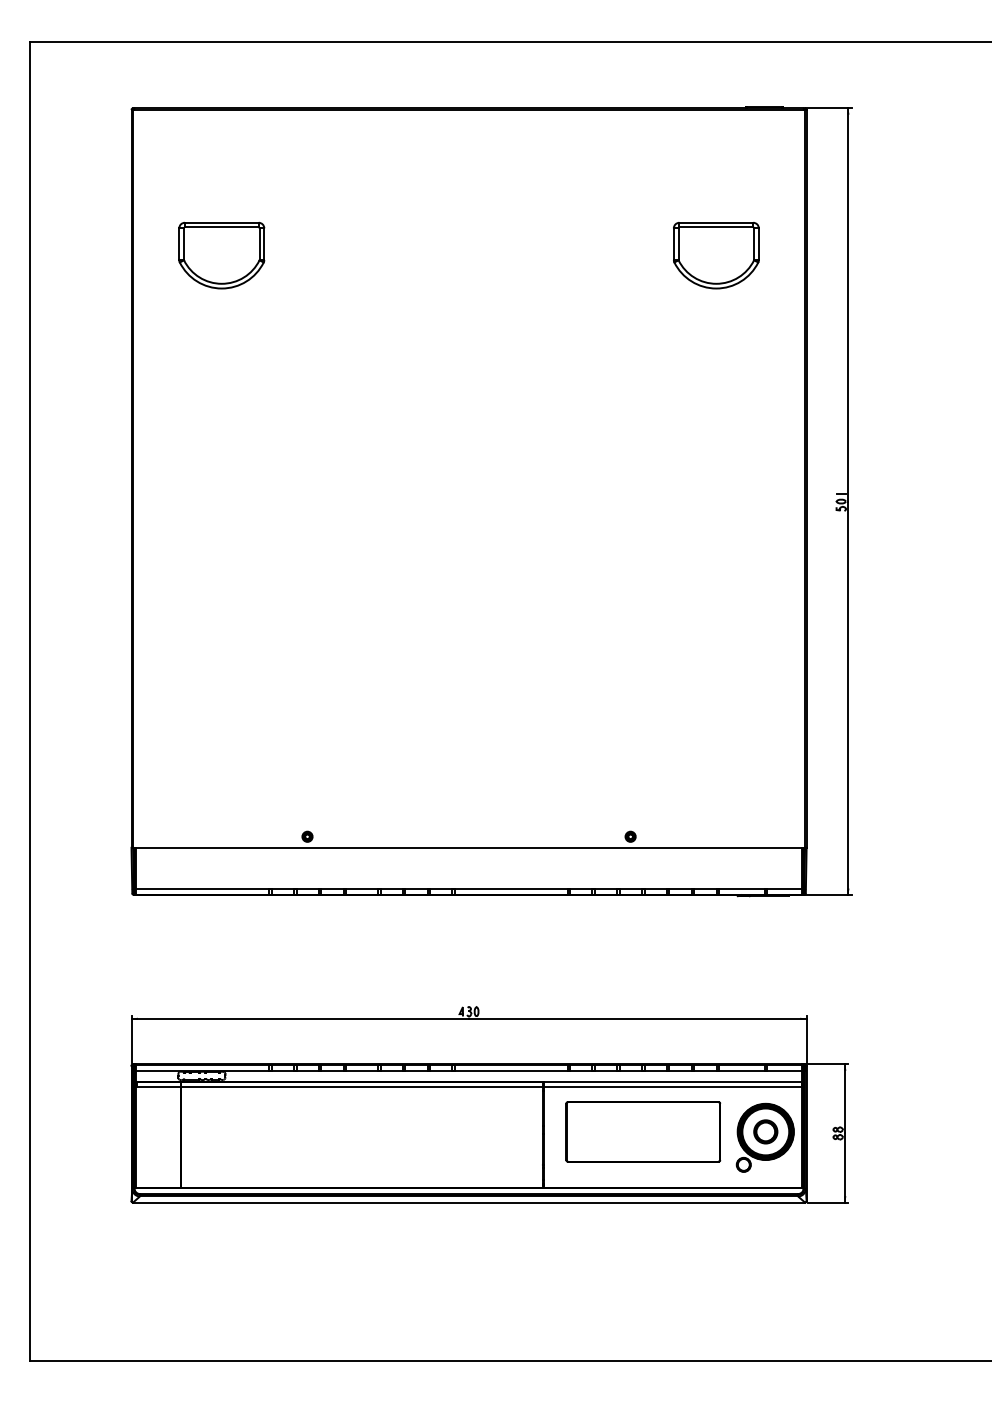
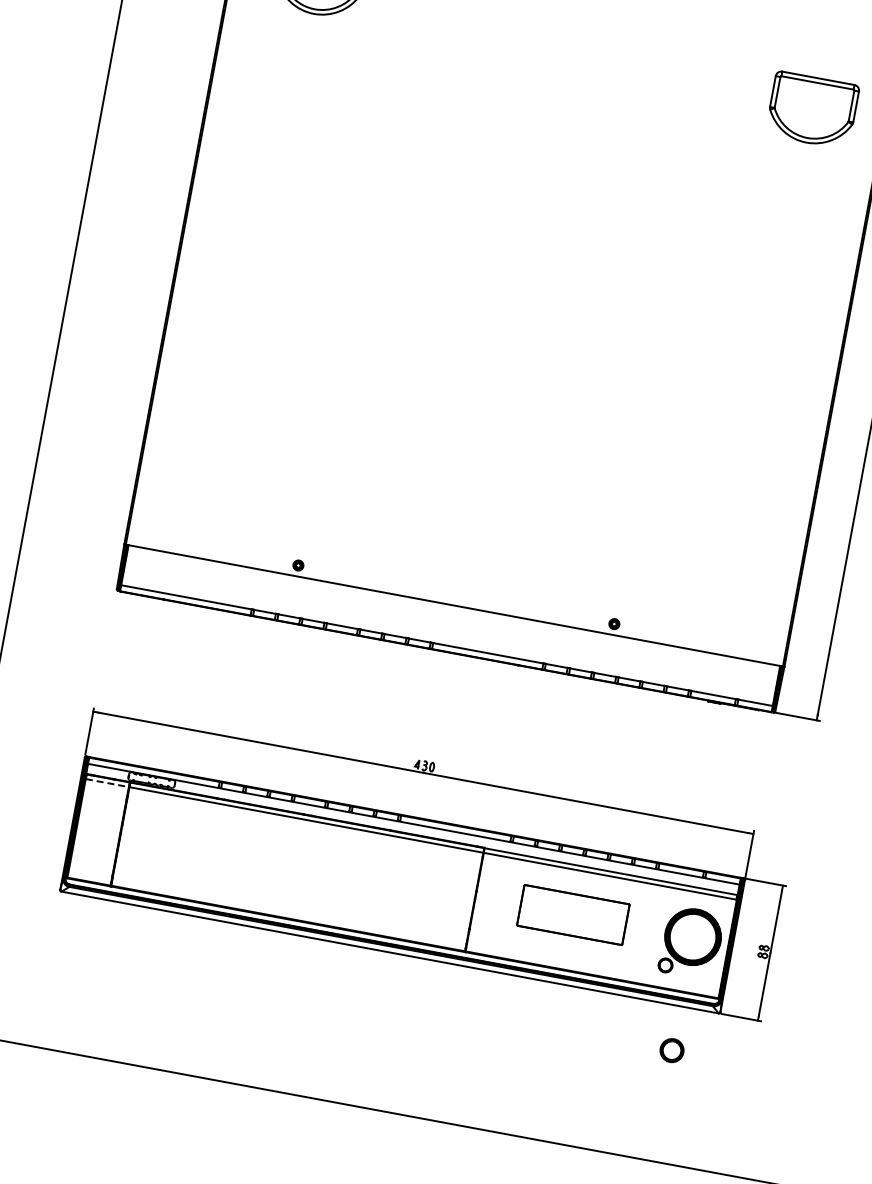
part: (716, 255) -> (812, 110), moved
line: (158, 1086) -> (107, 782), solid -> dashed
part: (643, 1131) -> (573, 914), size x0.7
part: (765, 1131) -> (671, 1050), moved

